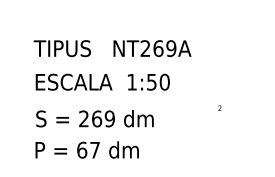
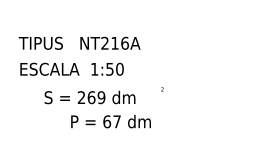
text: (164, 47) -> (119, 42), NT269A -> NT216A
text: (94, 118) -> (89, 97), moved
text: (86, 149) -> (110, 121), moved

